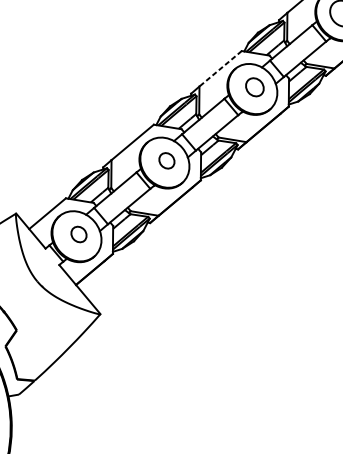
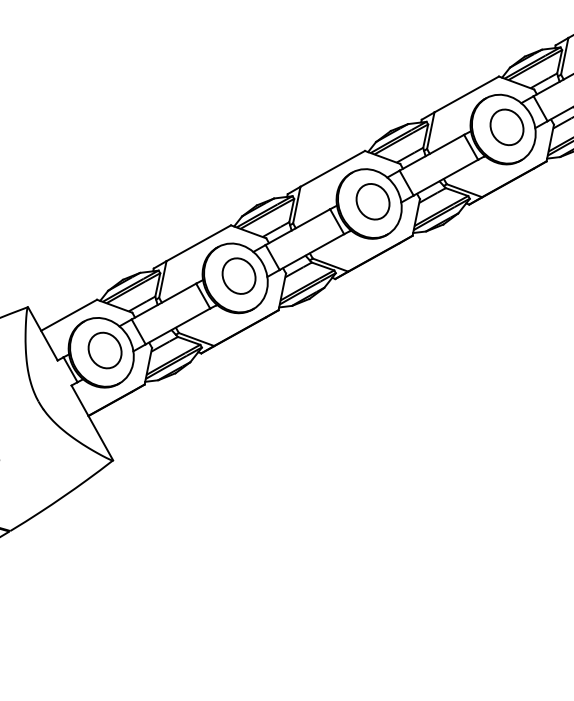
line: (220, 68) -> (332, 168), dashed -> solid
part: (254, 87) -> (372, 201), size x1.43
part: (166, 160) -> (238, 275), size x1.67
part: (78, 234) -> (104, 350), size x1.67

